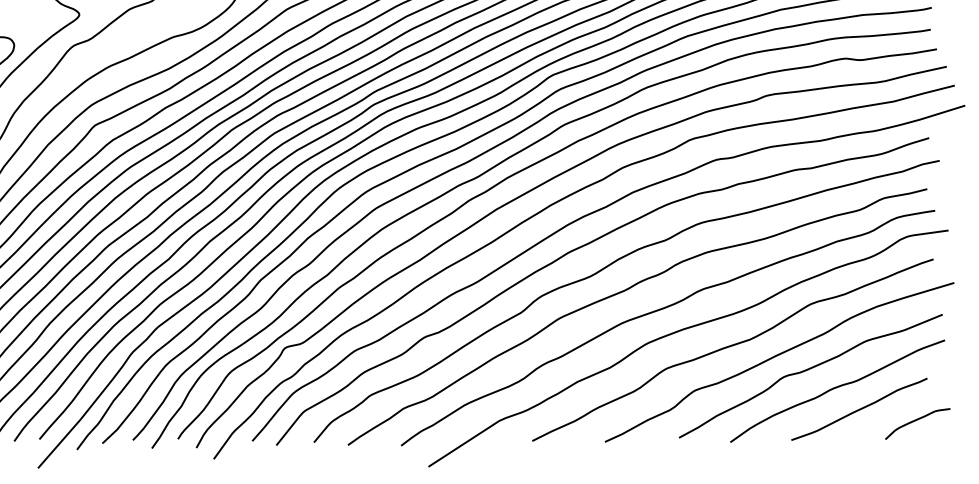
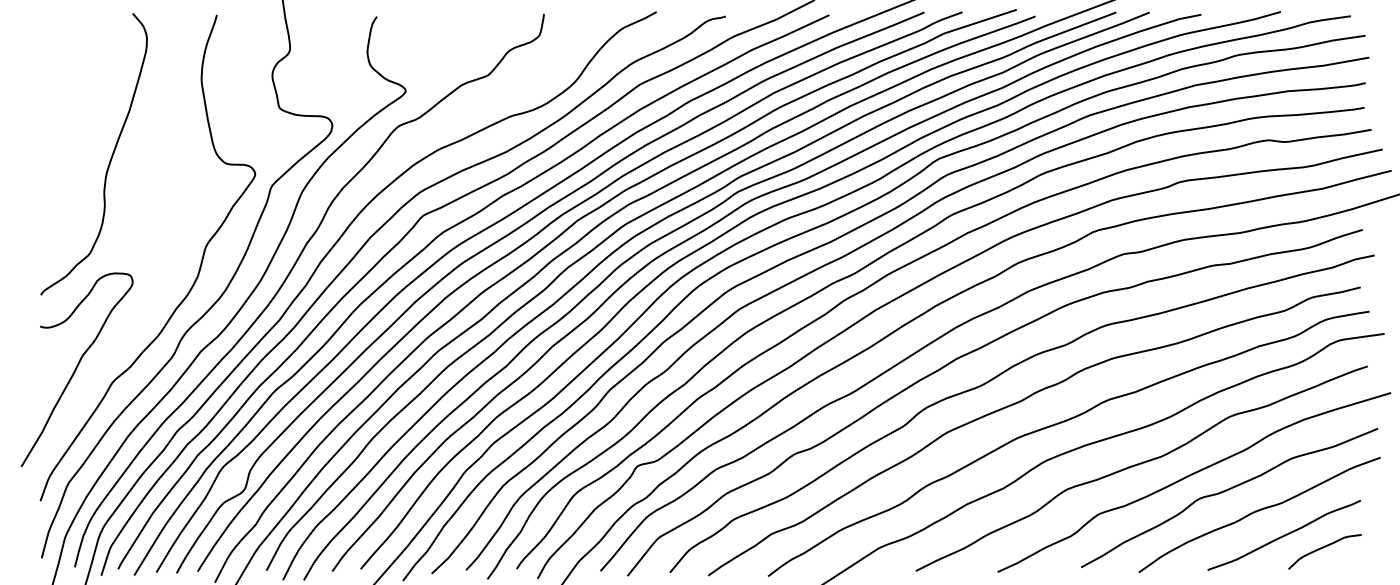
curve: (916, 421) -> (1323, 548), moved

